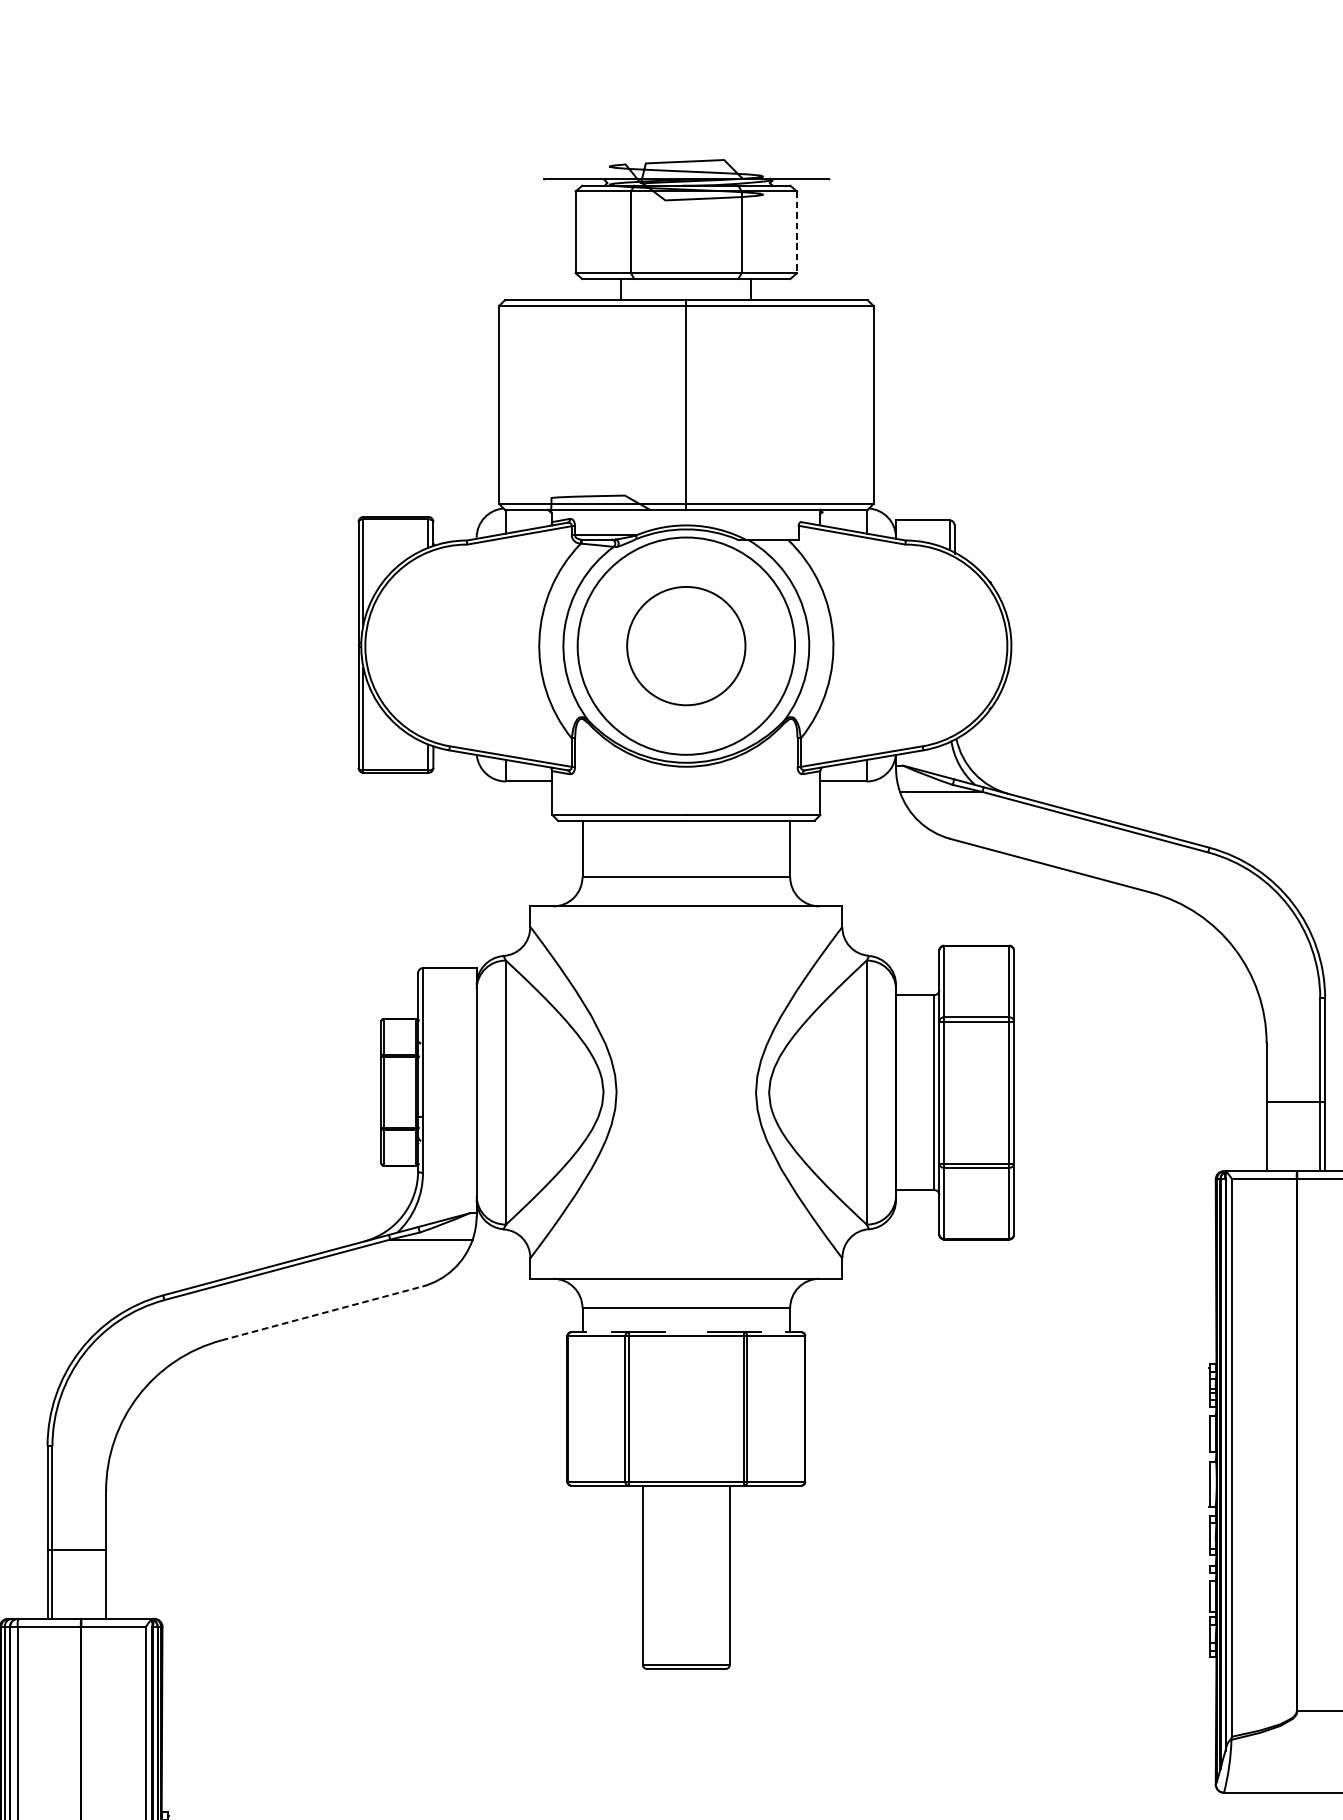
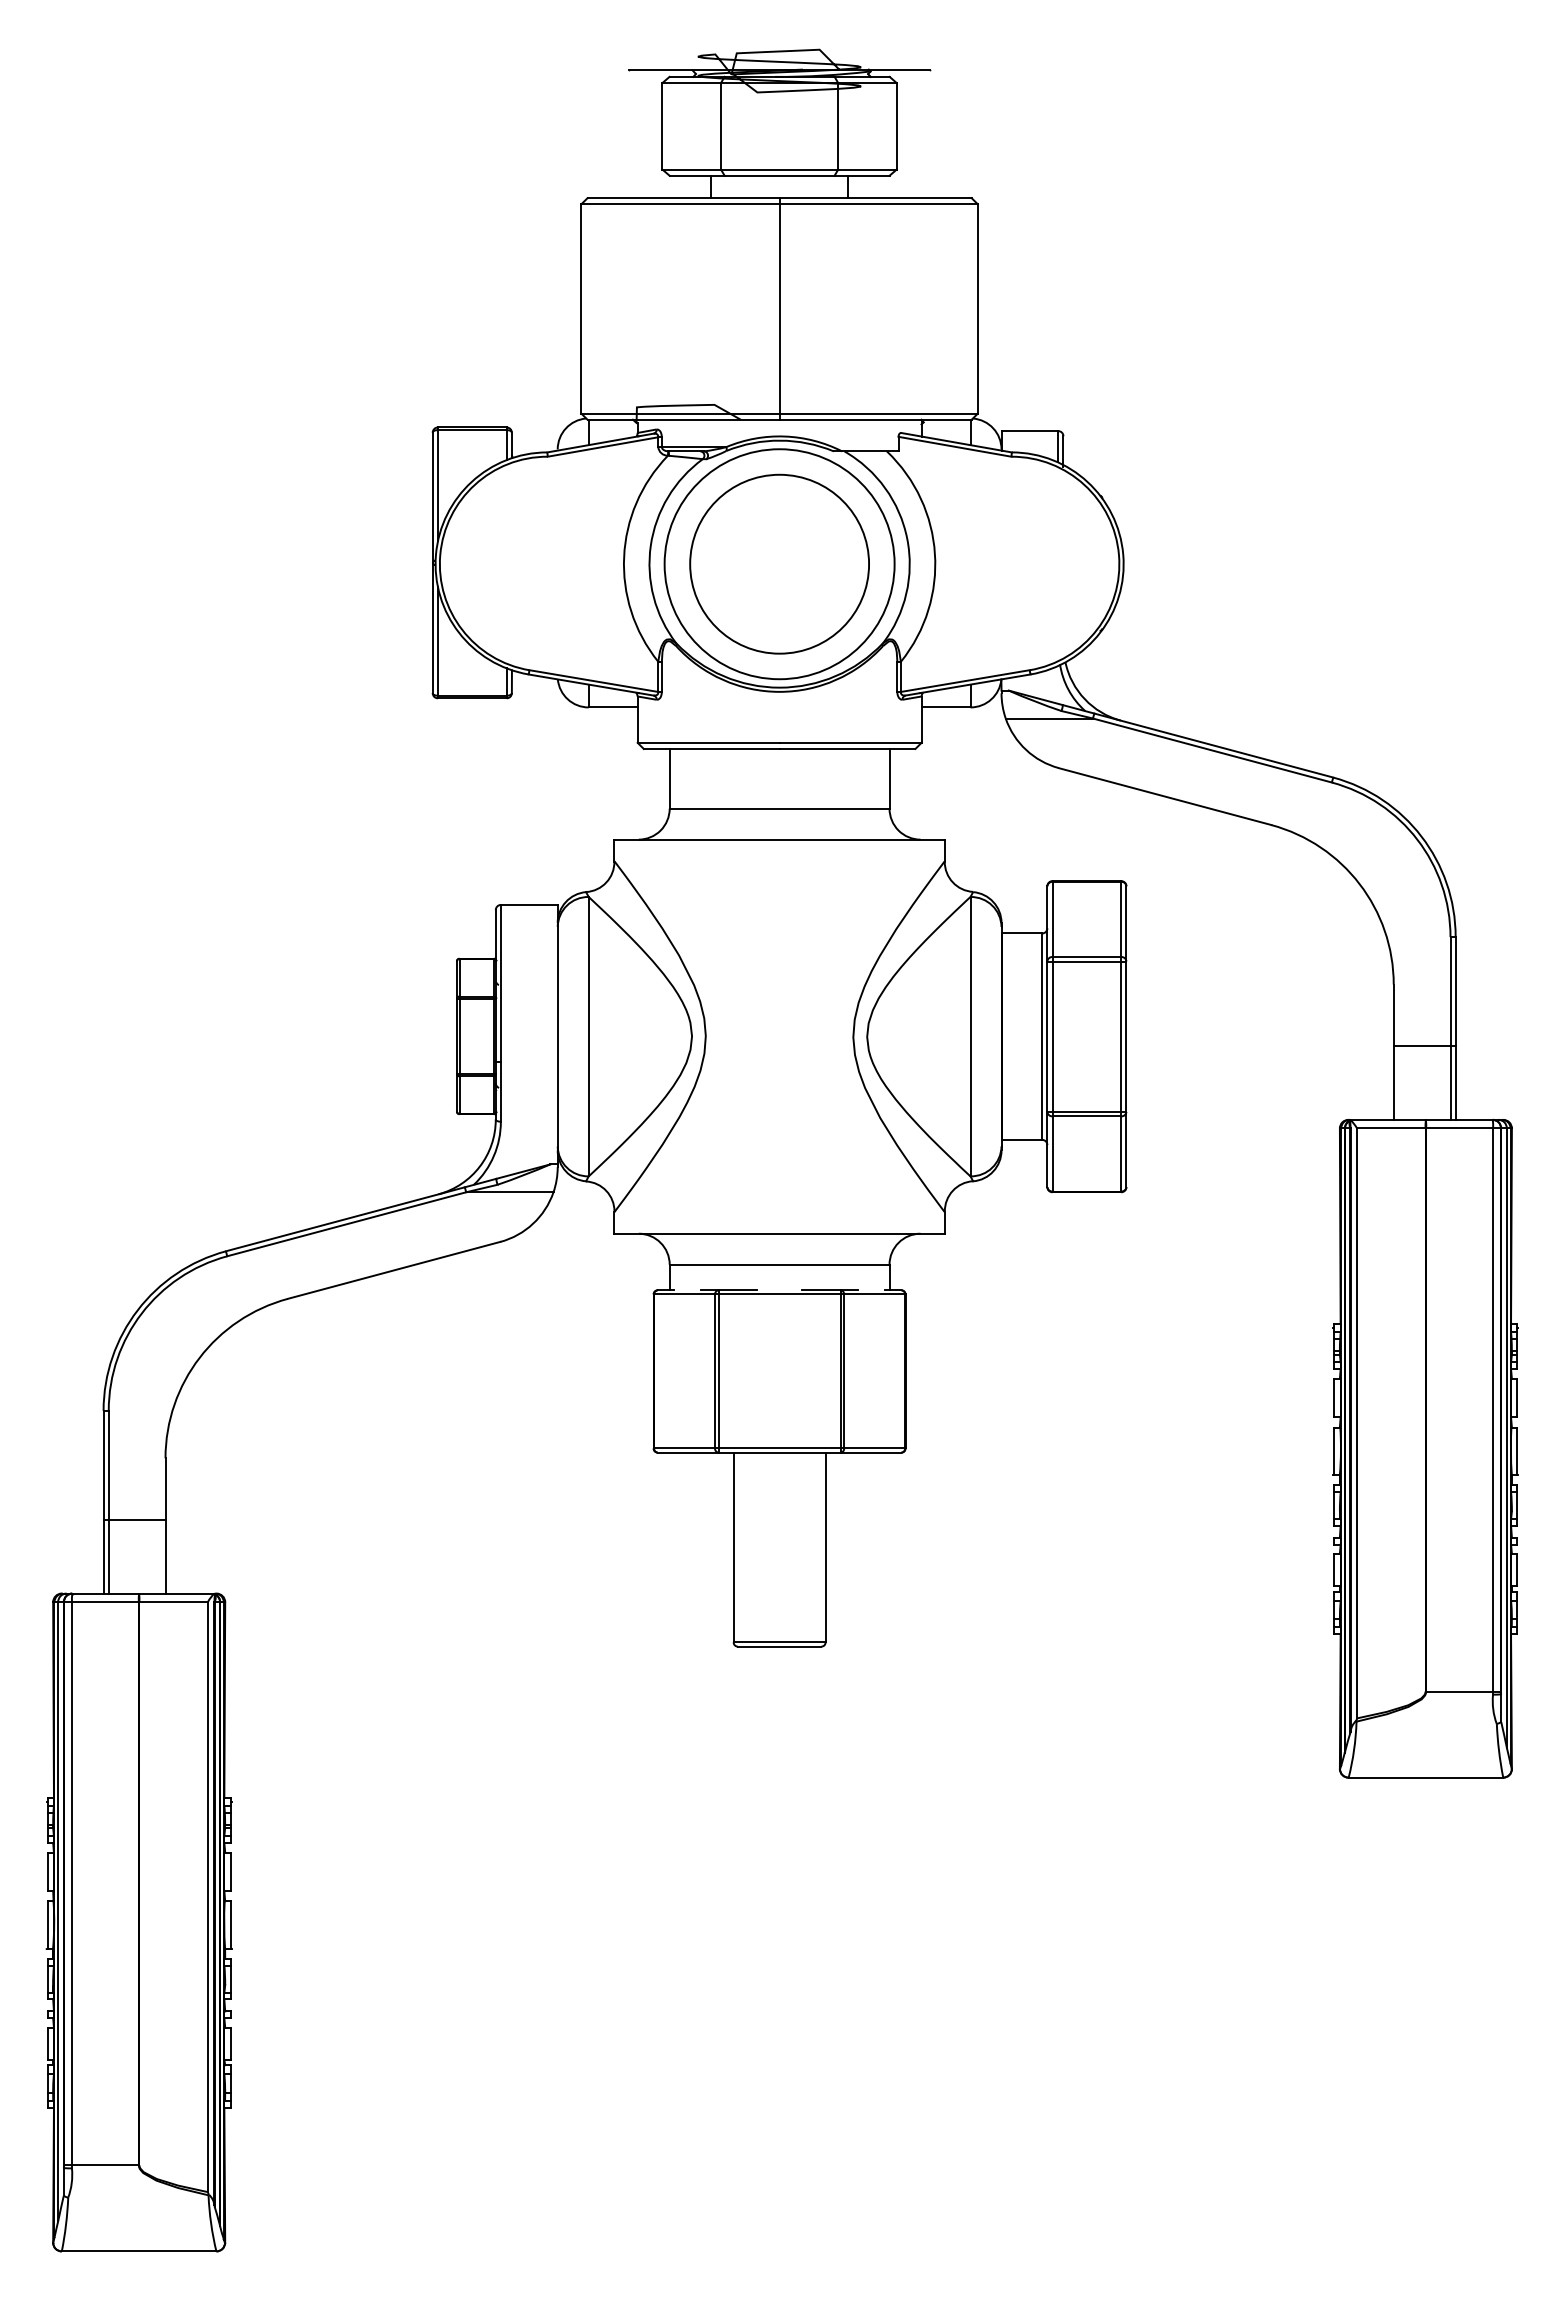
line: (796, 232) -> (896, 126), dashed -> solid
circle: (686, 645) -> (779, 563), size x1.43
line: (322, 1313) -> (394, 1270), dashed -> solid

